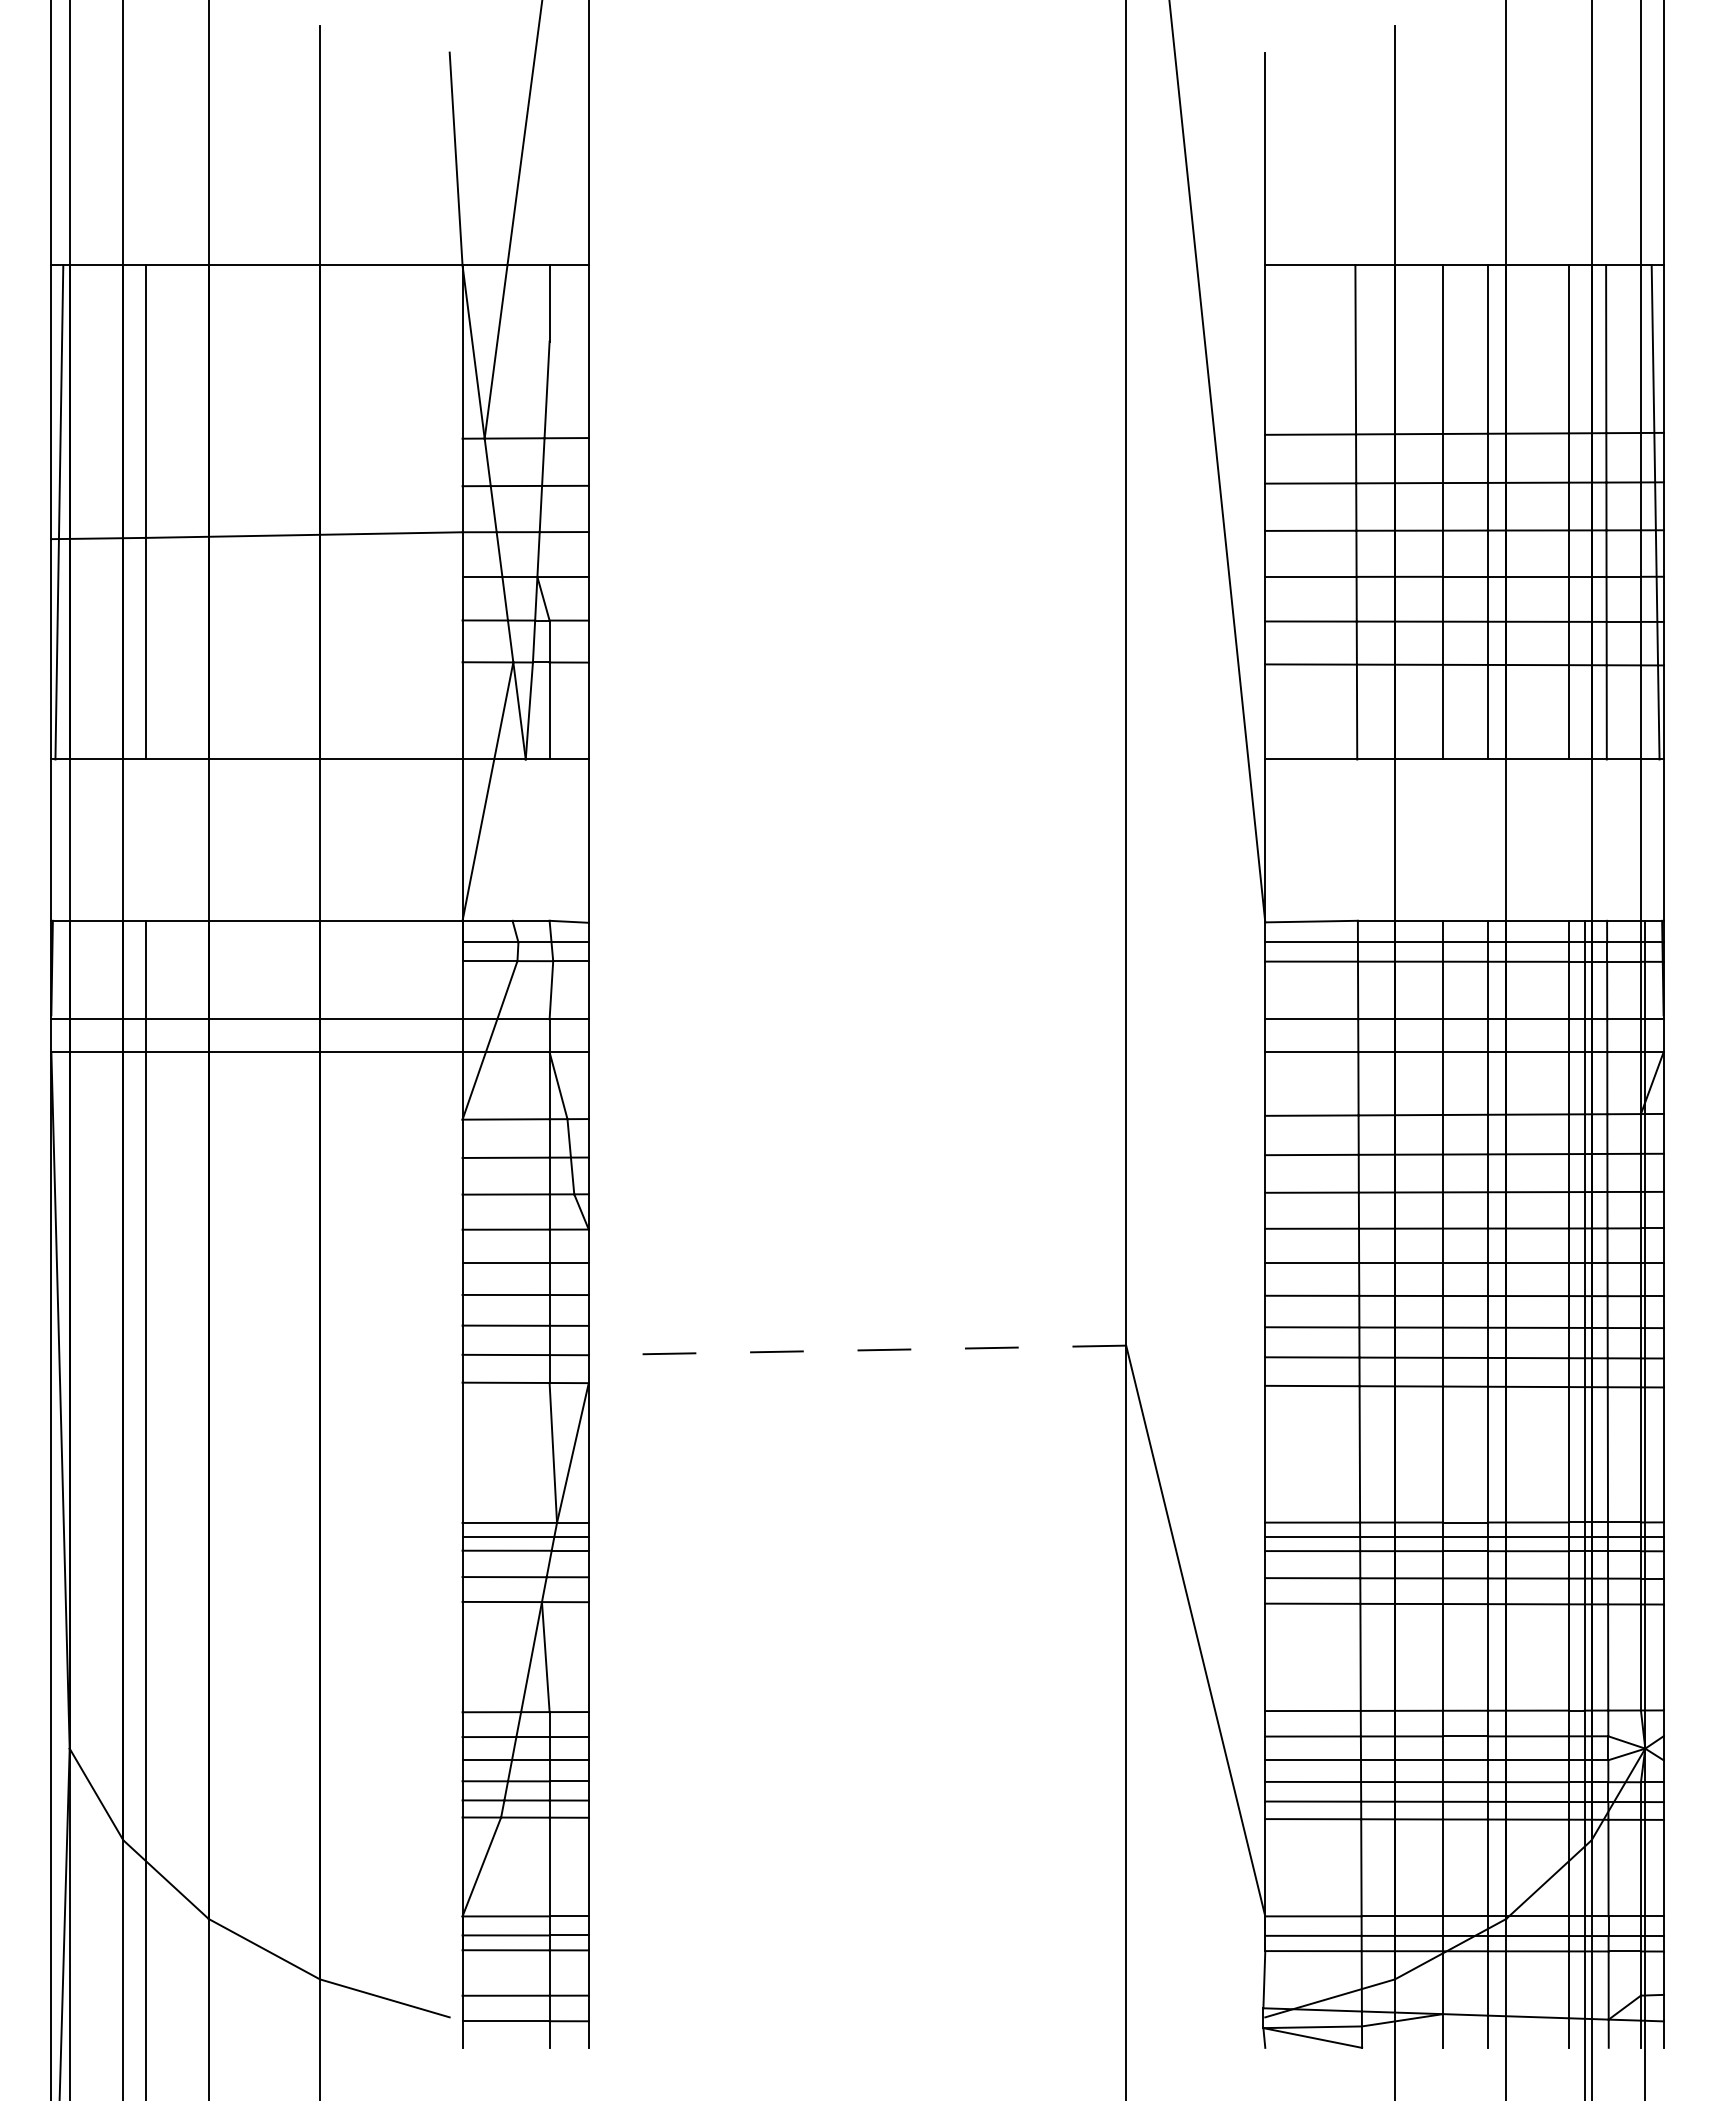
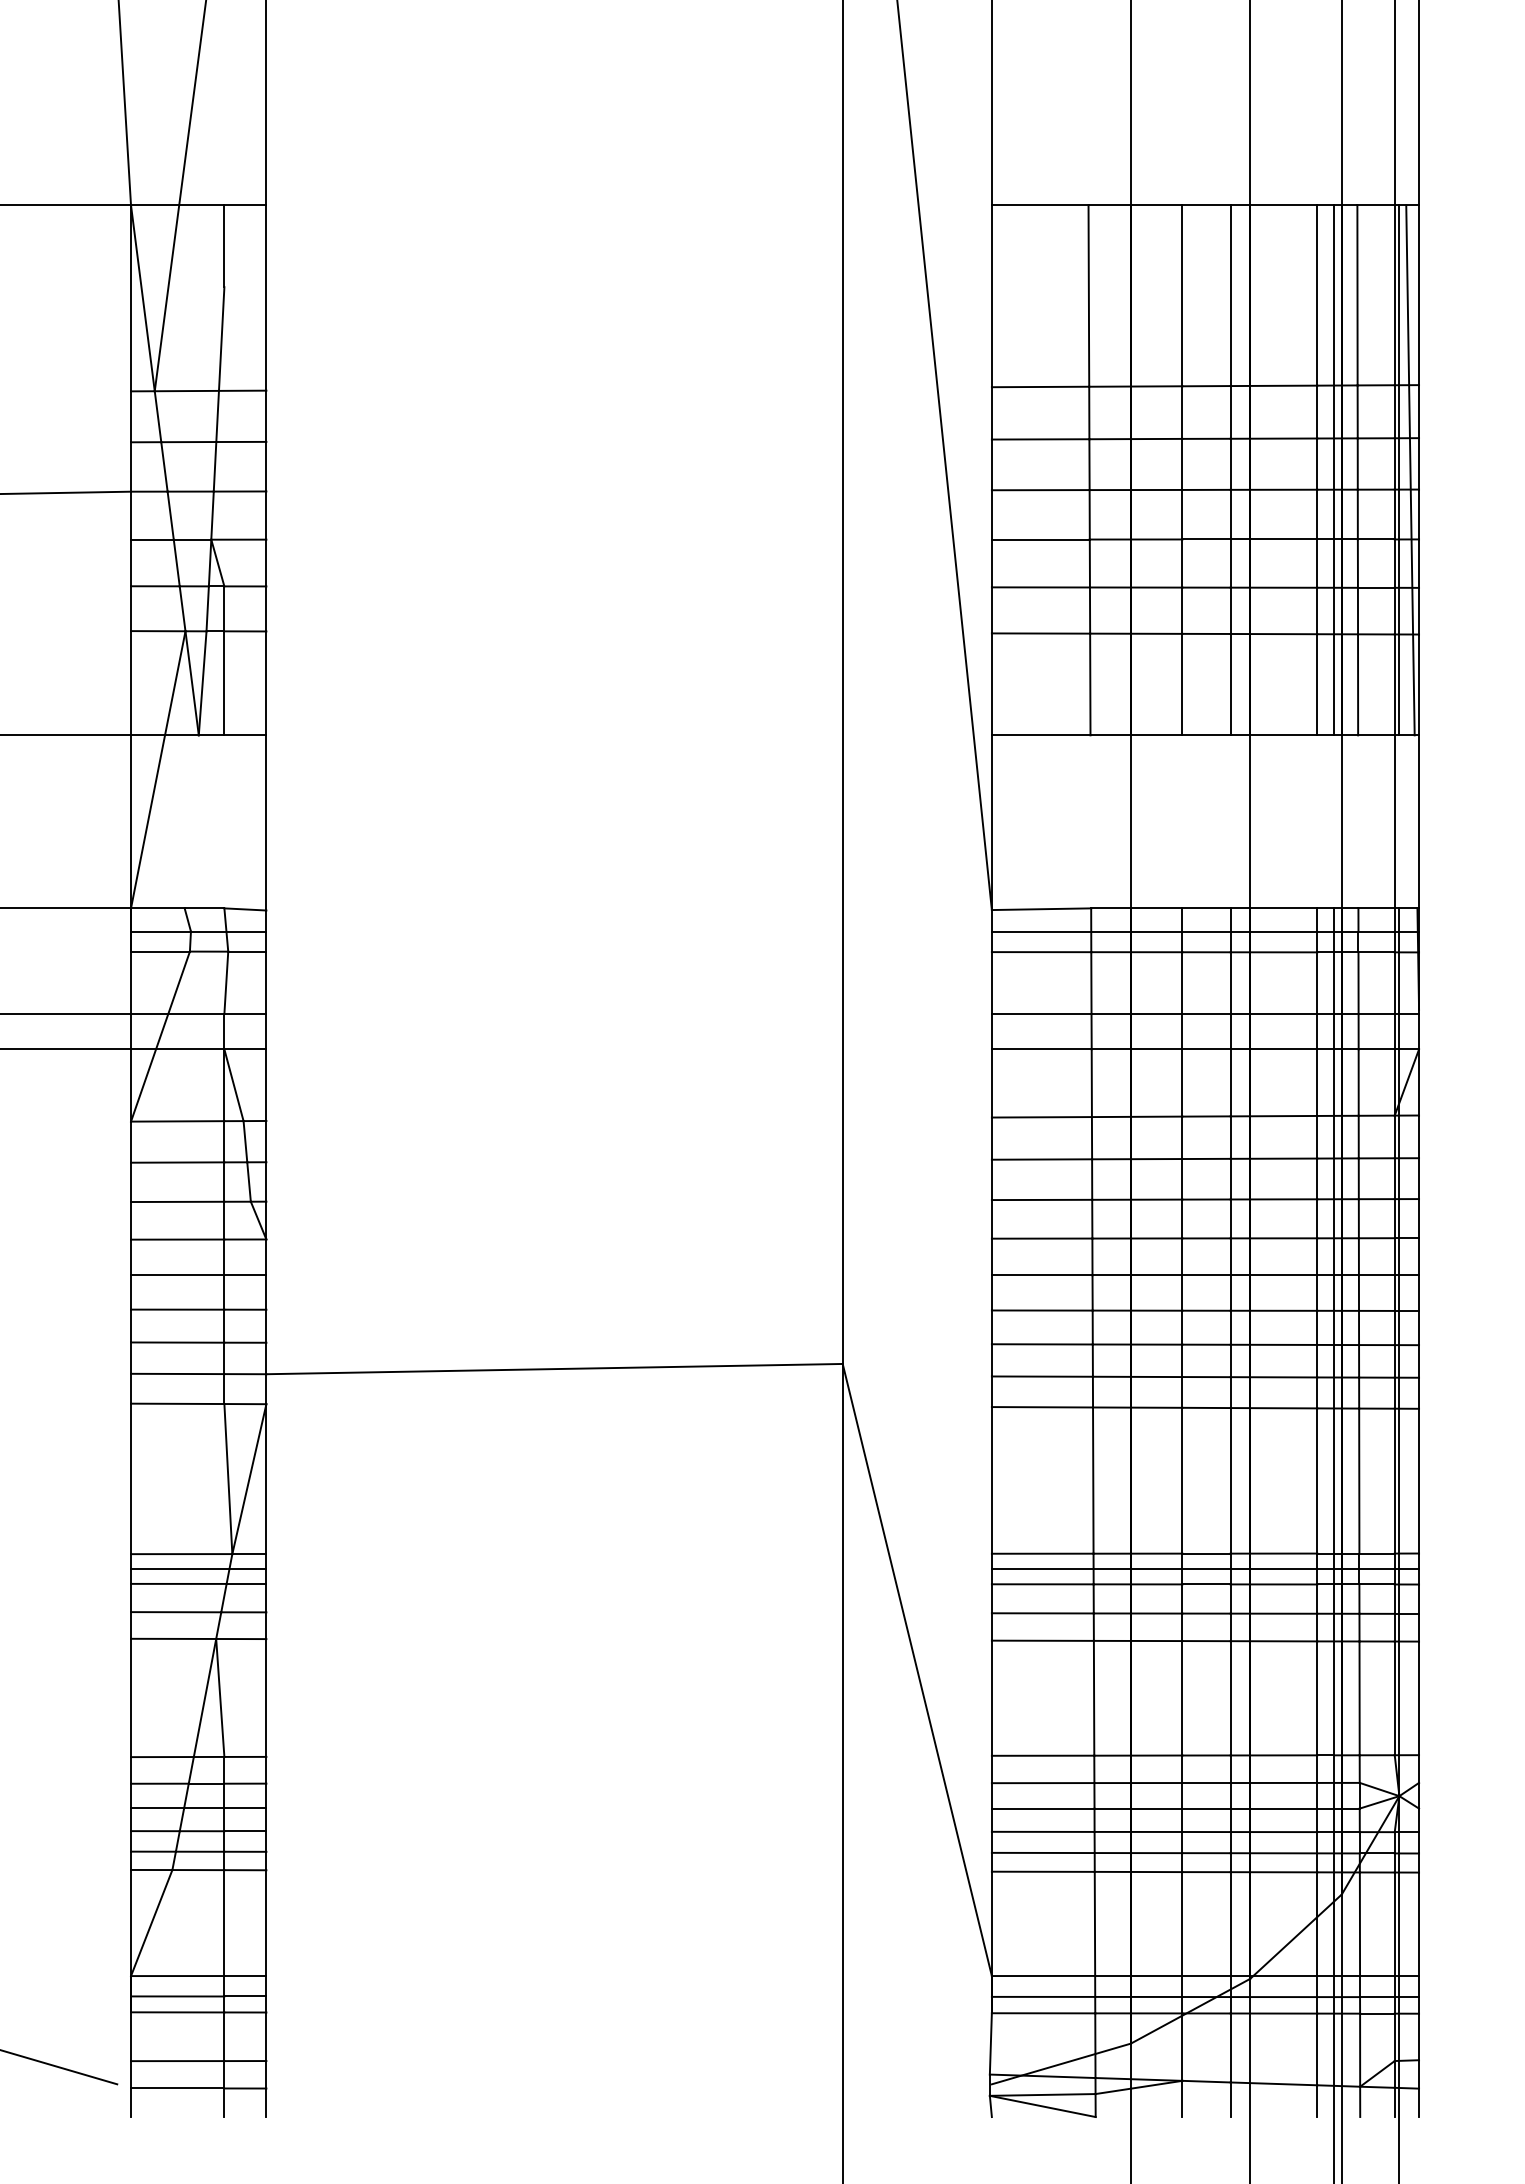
line: (1584, 512) -> (1334, 470), added
line: (1645, 512) -> (1399, 470), added
line: (857, 1350) -> (554, 1369), dashed -> solid

